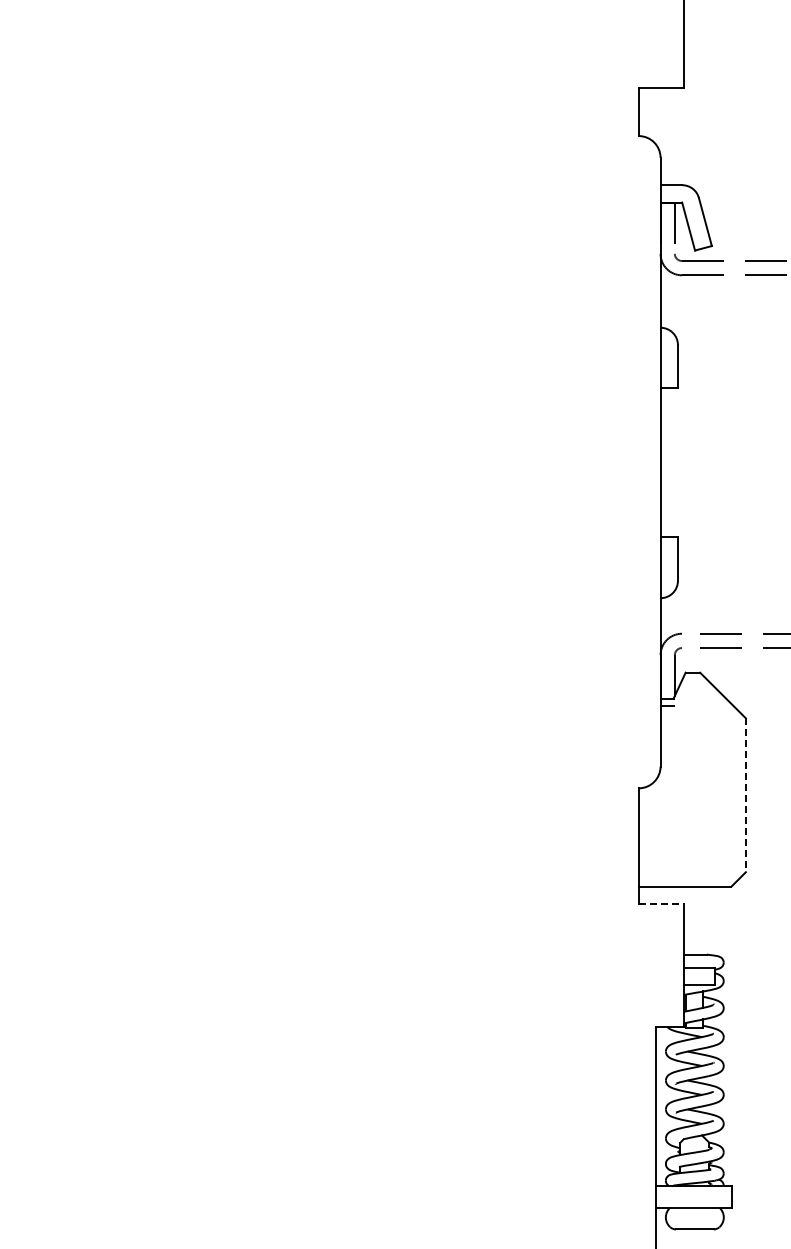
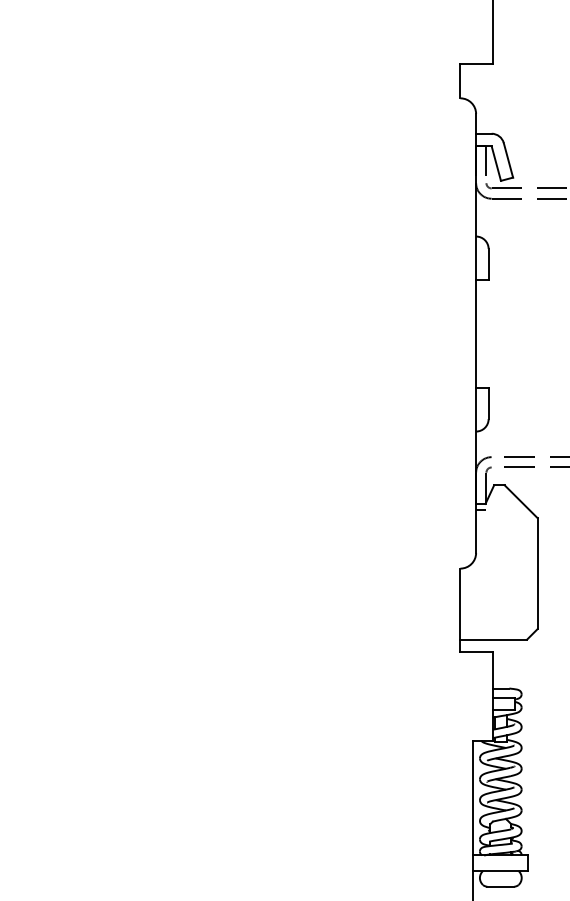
line: (745, 795) -> (537, 573), dashed -> solid
line: (661, 904) -> (476, 652), dashed -> solid

